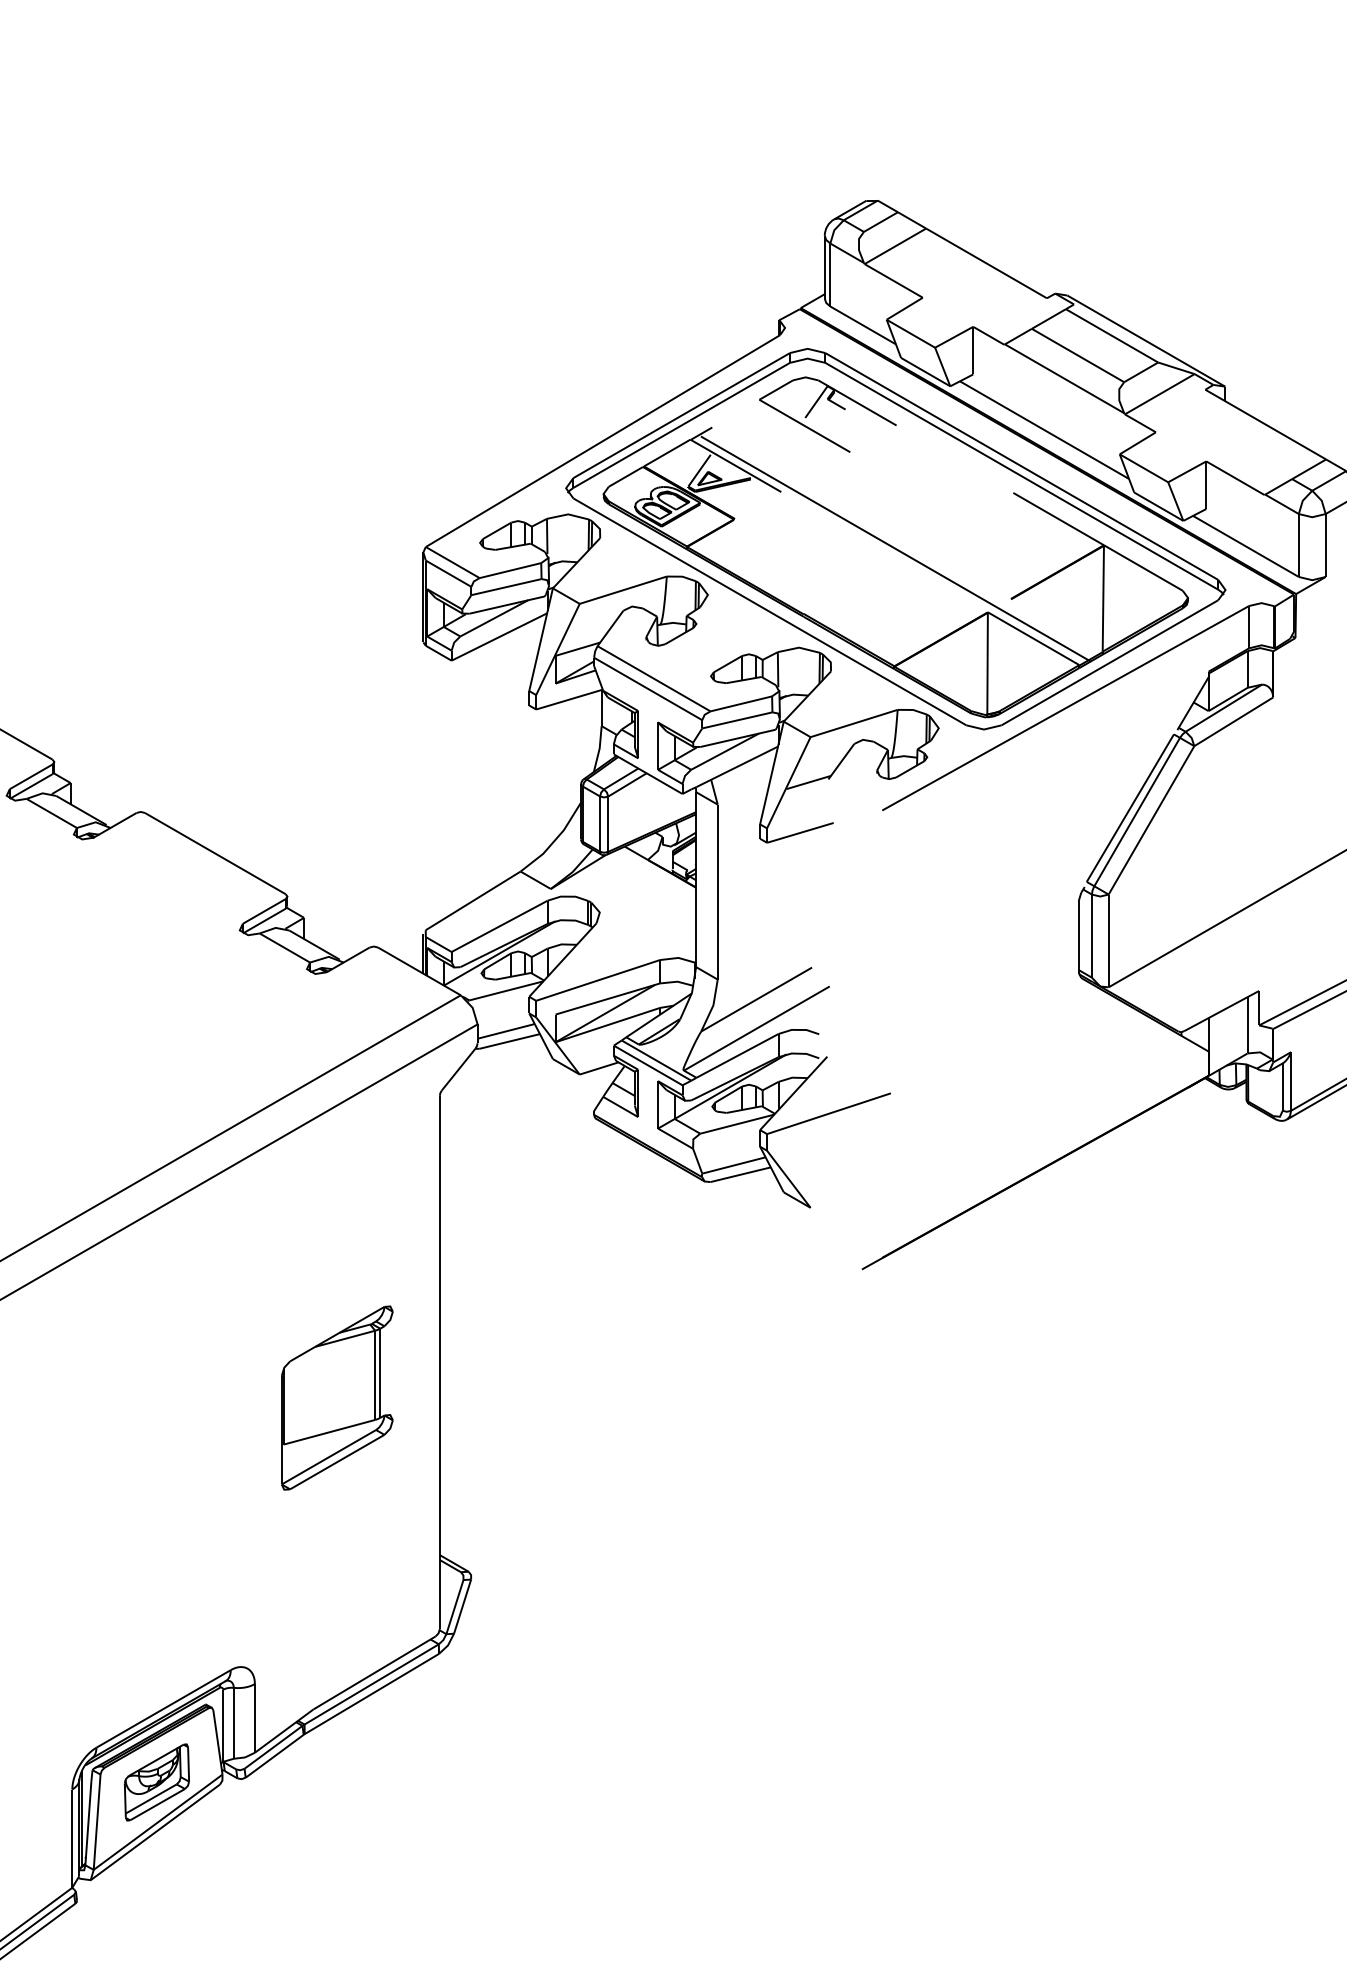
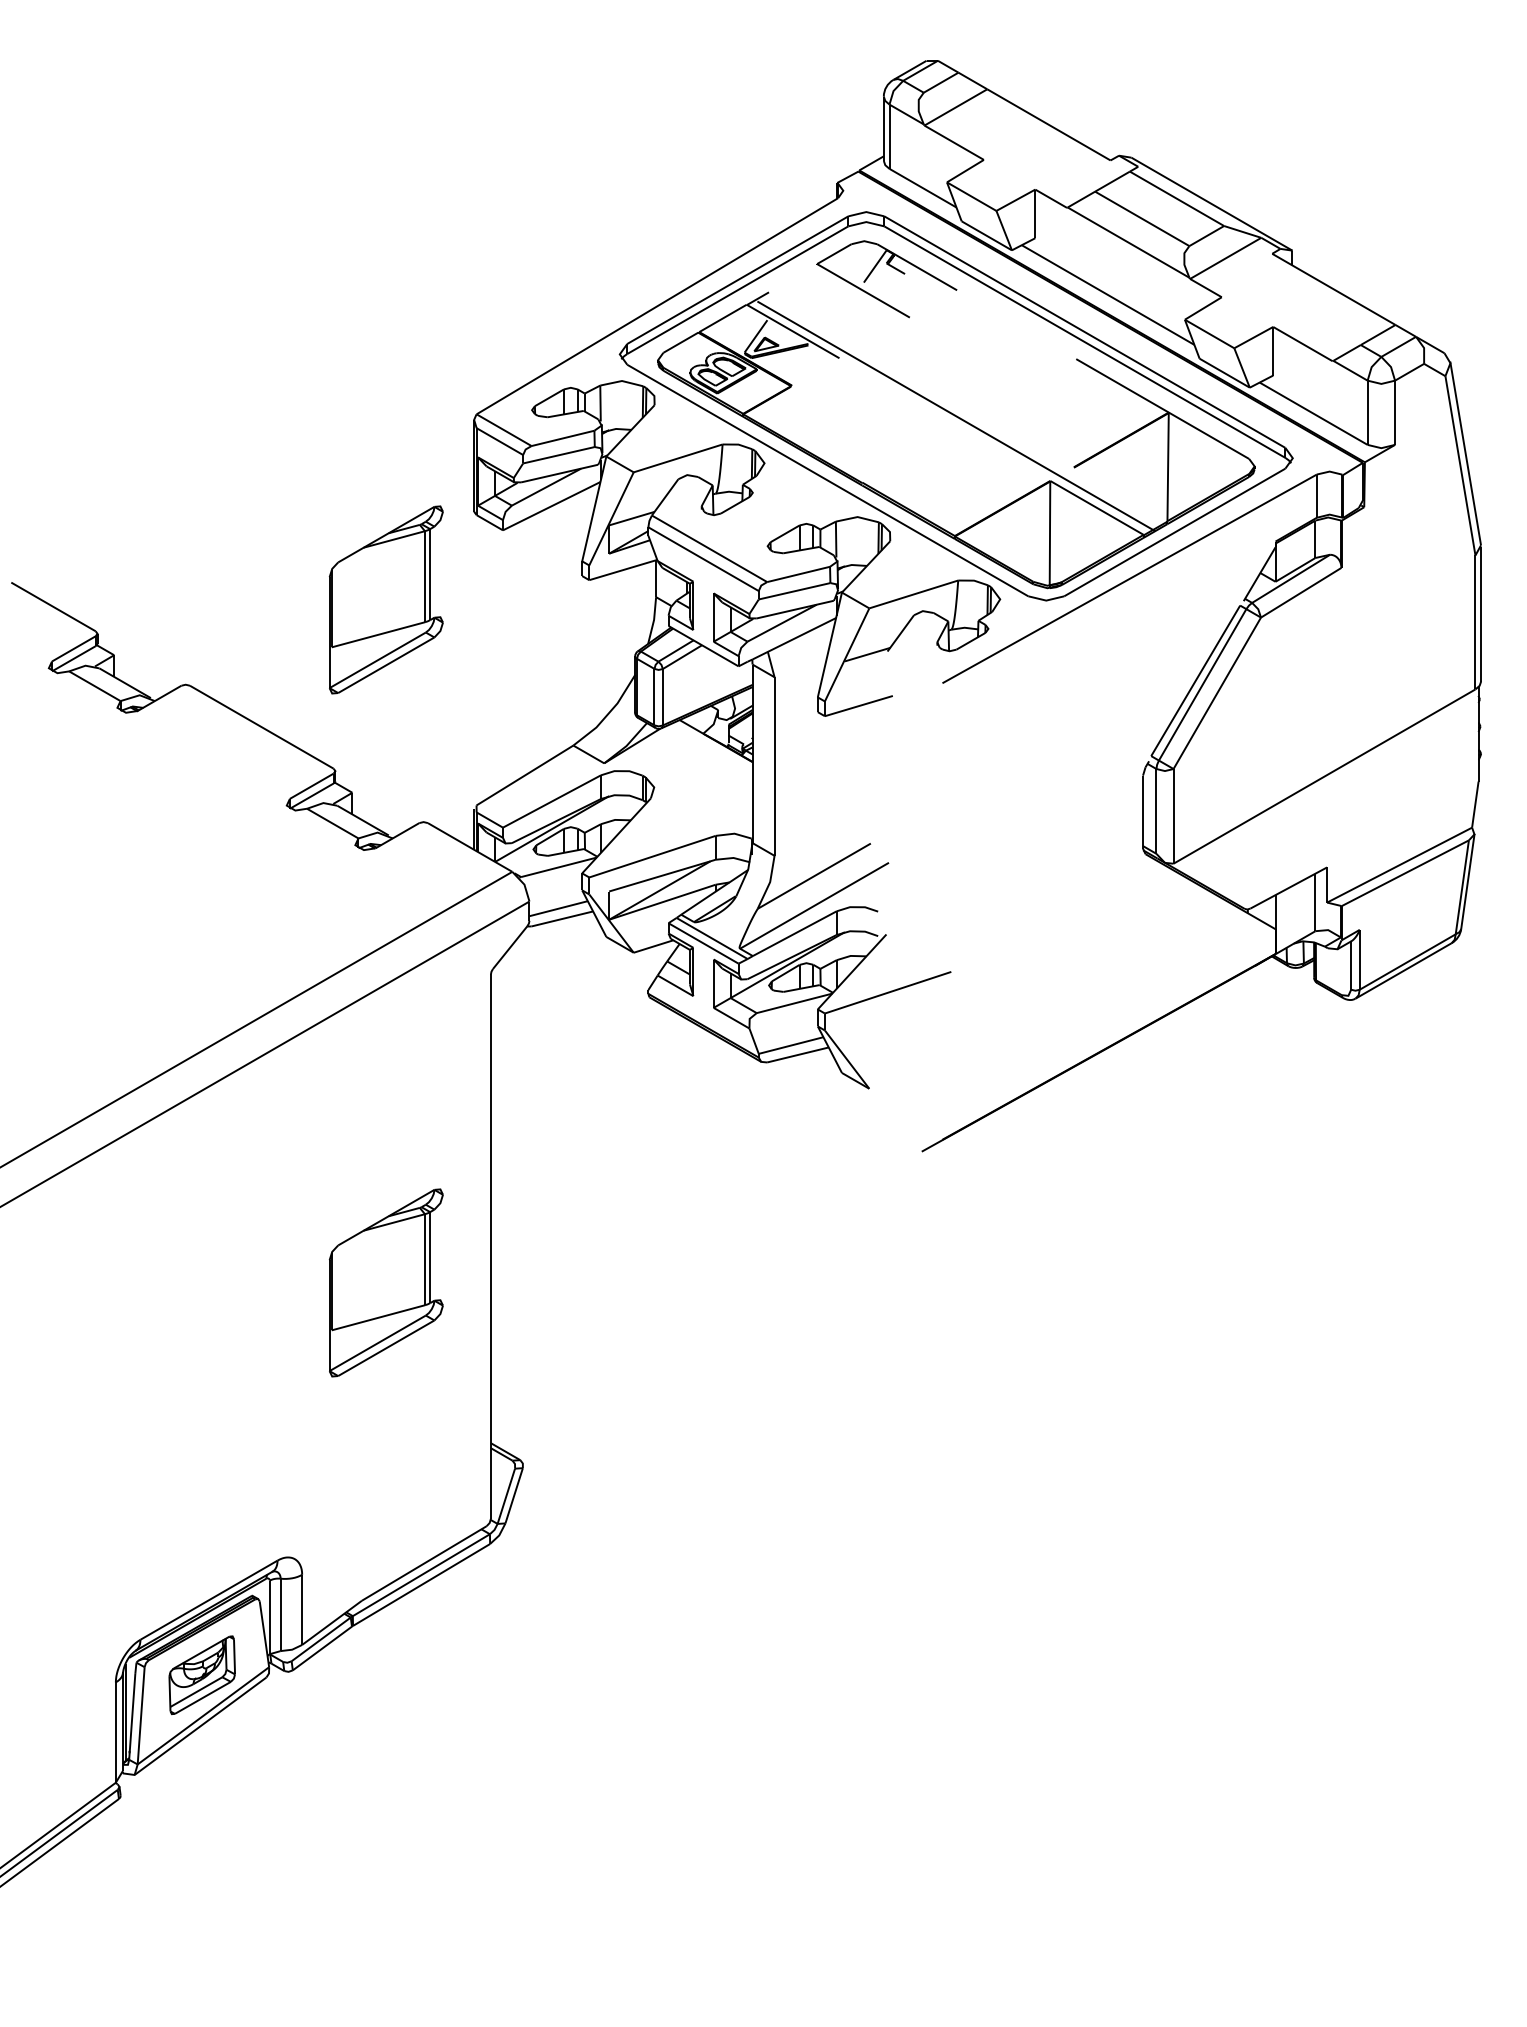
part: (336, 728) -> (385, 599), added

